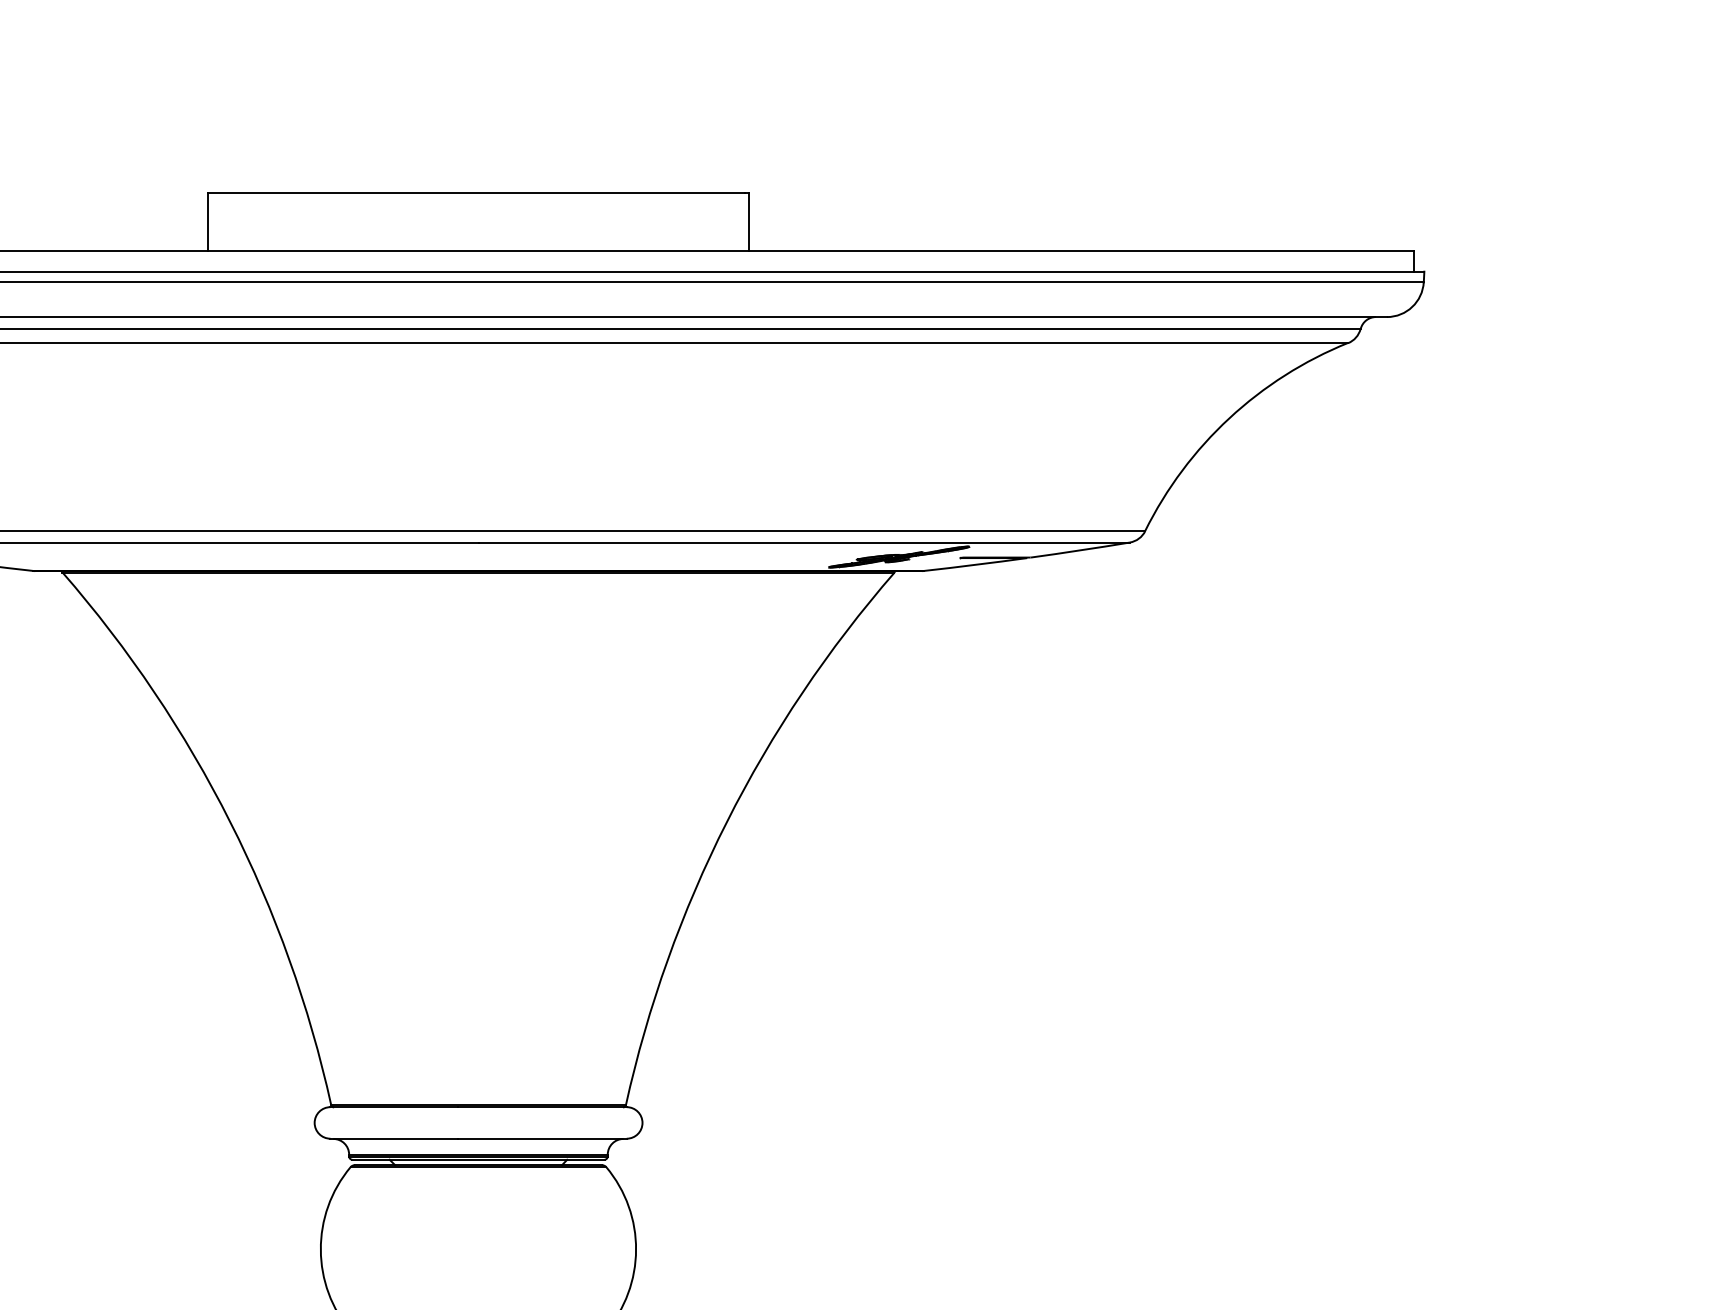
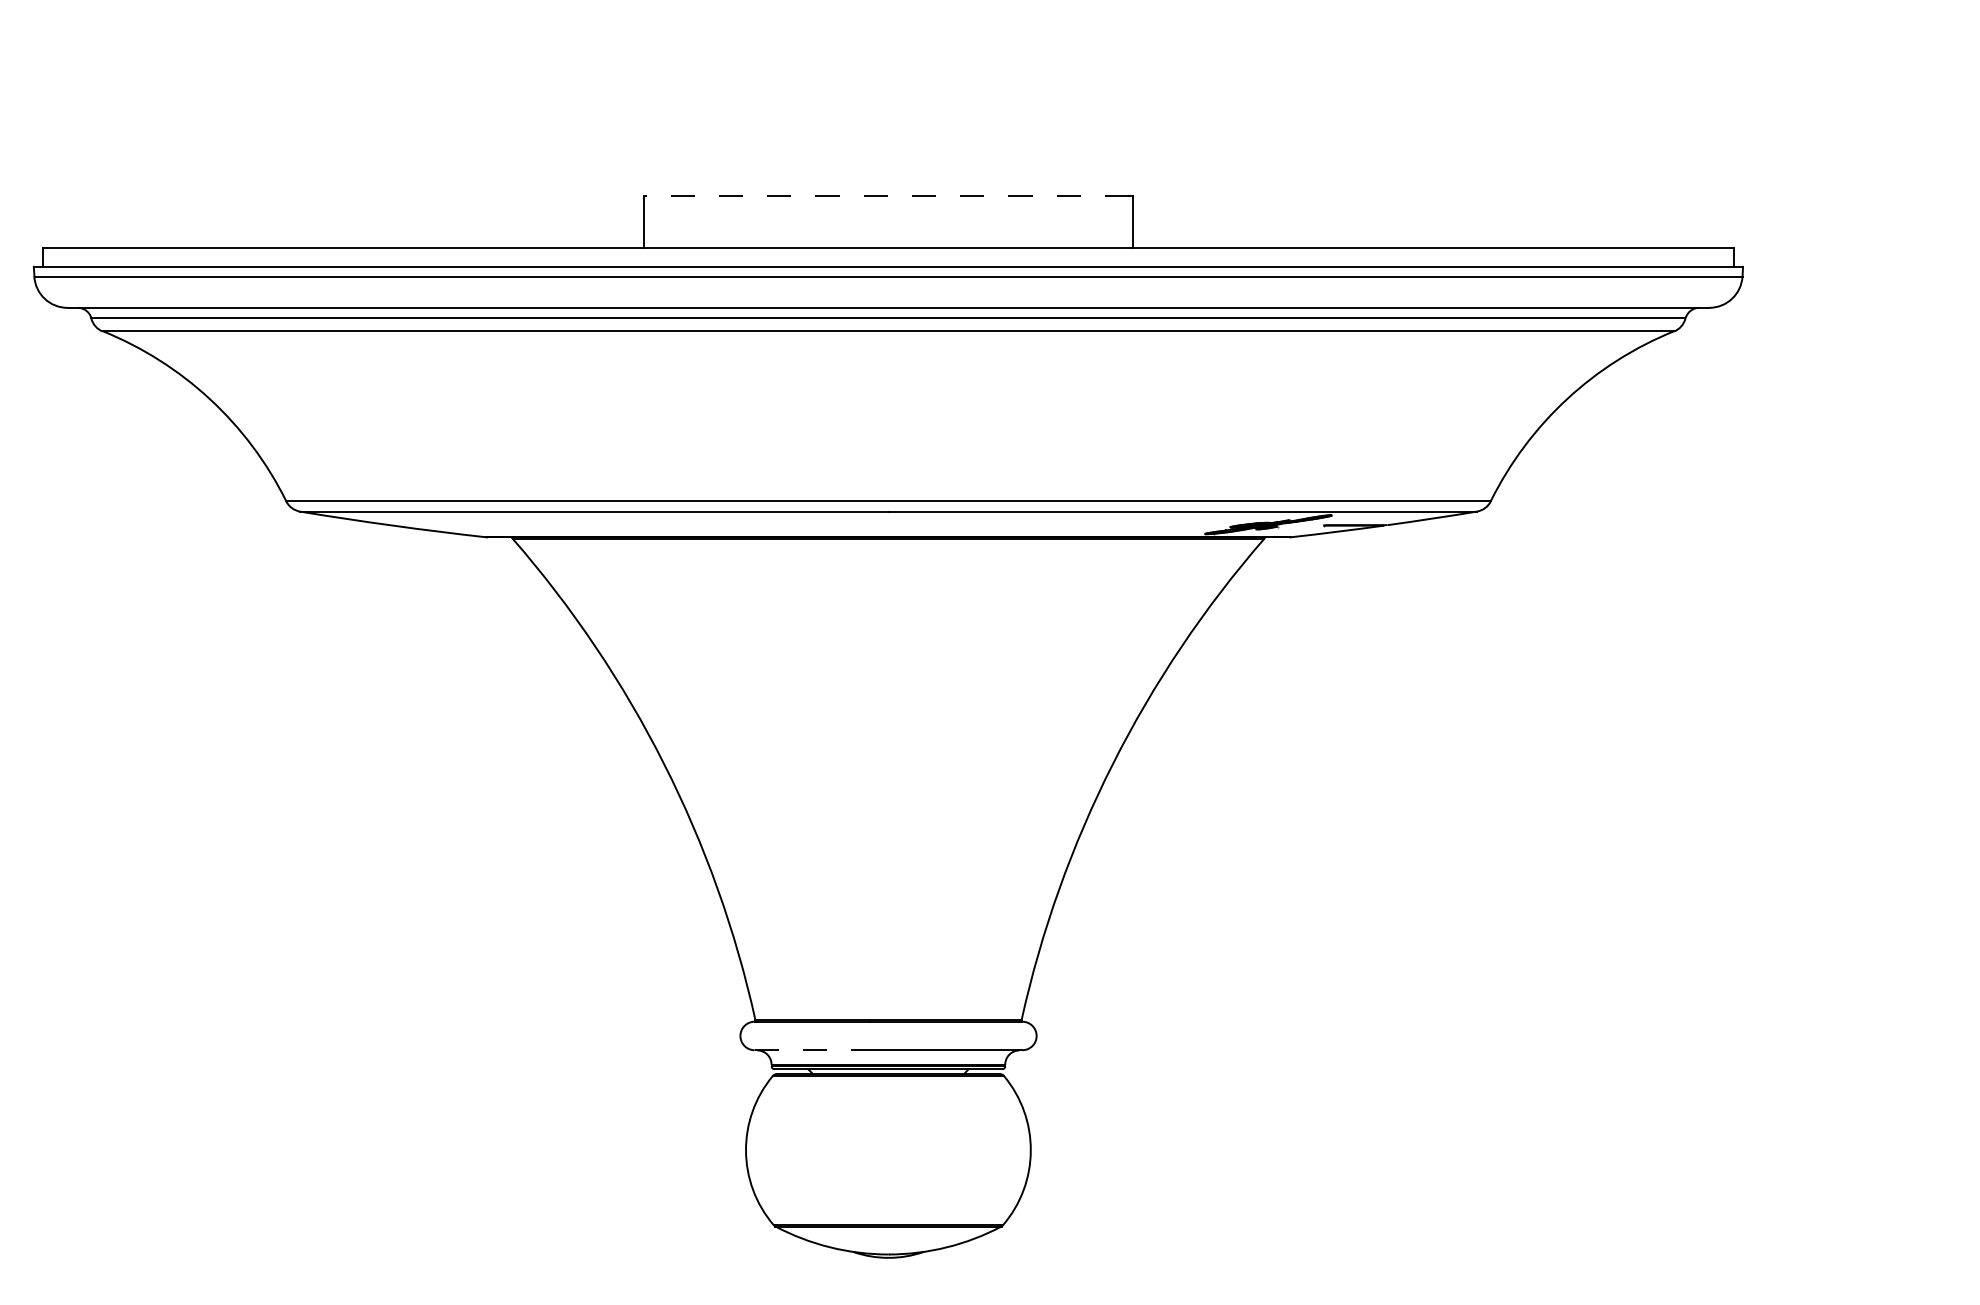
line: (476, 192) -> (886, 195), solid -> dashed
line: (394, 1139) -> (812, 1050), solid -> dashed

